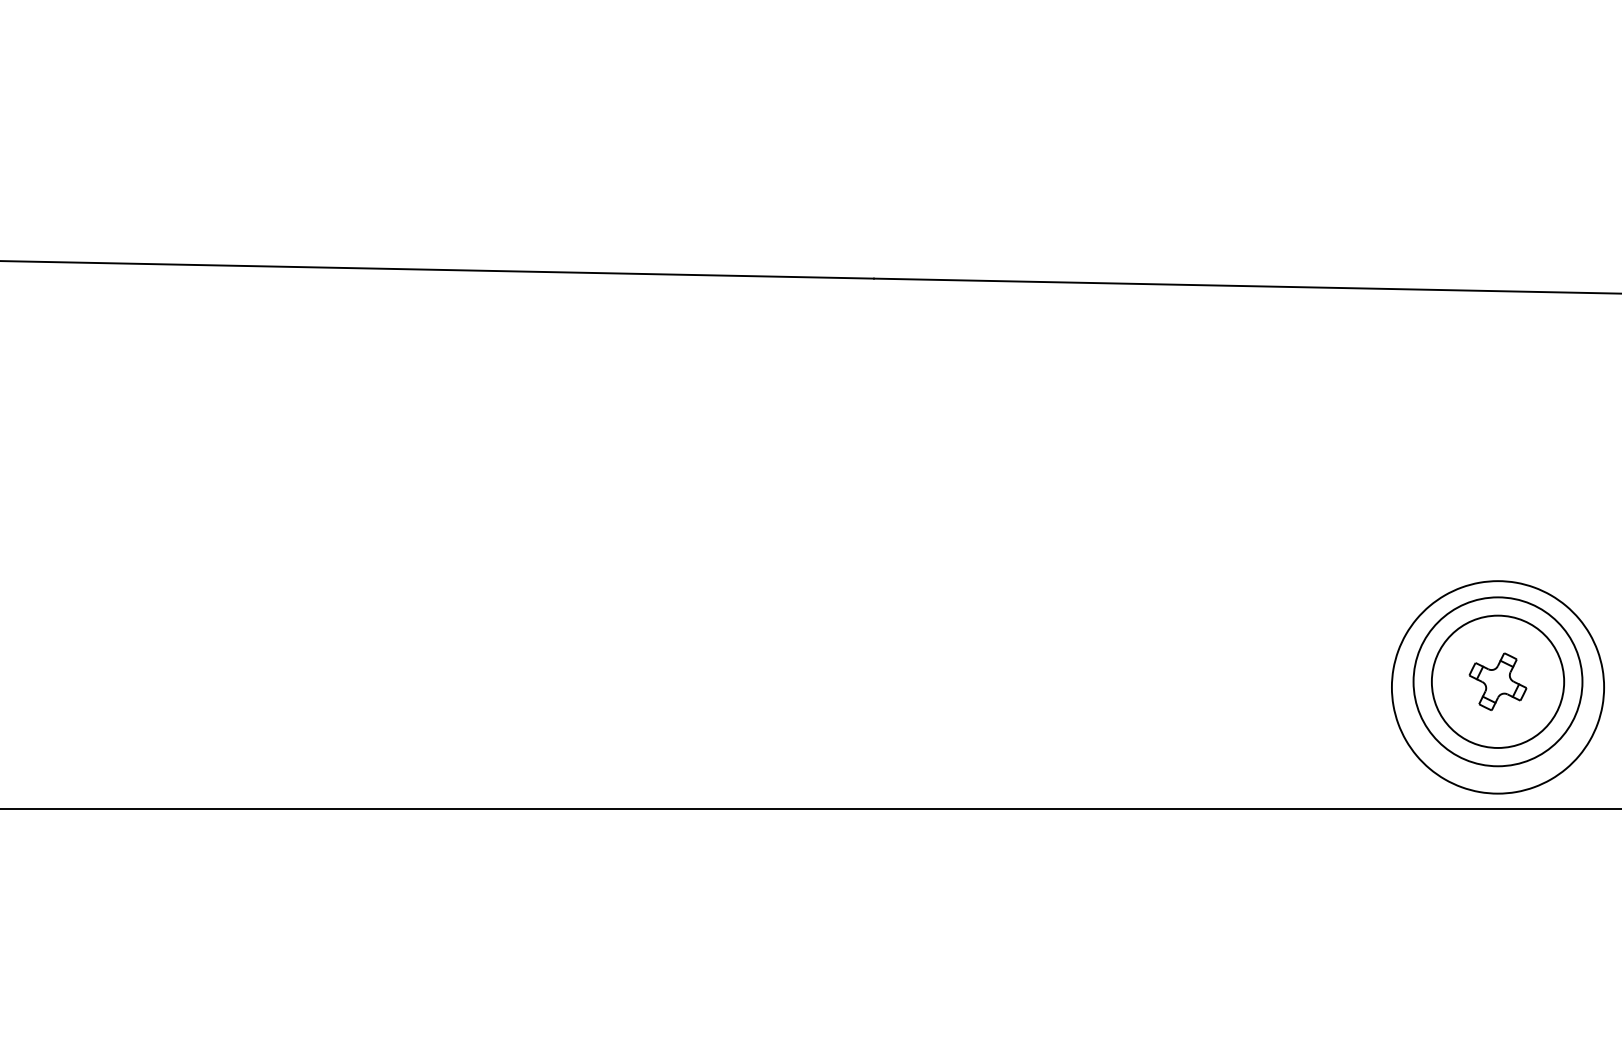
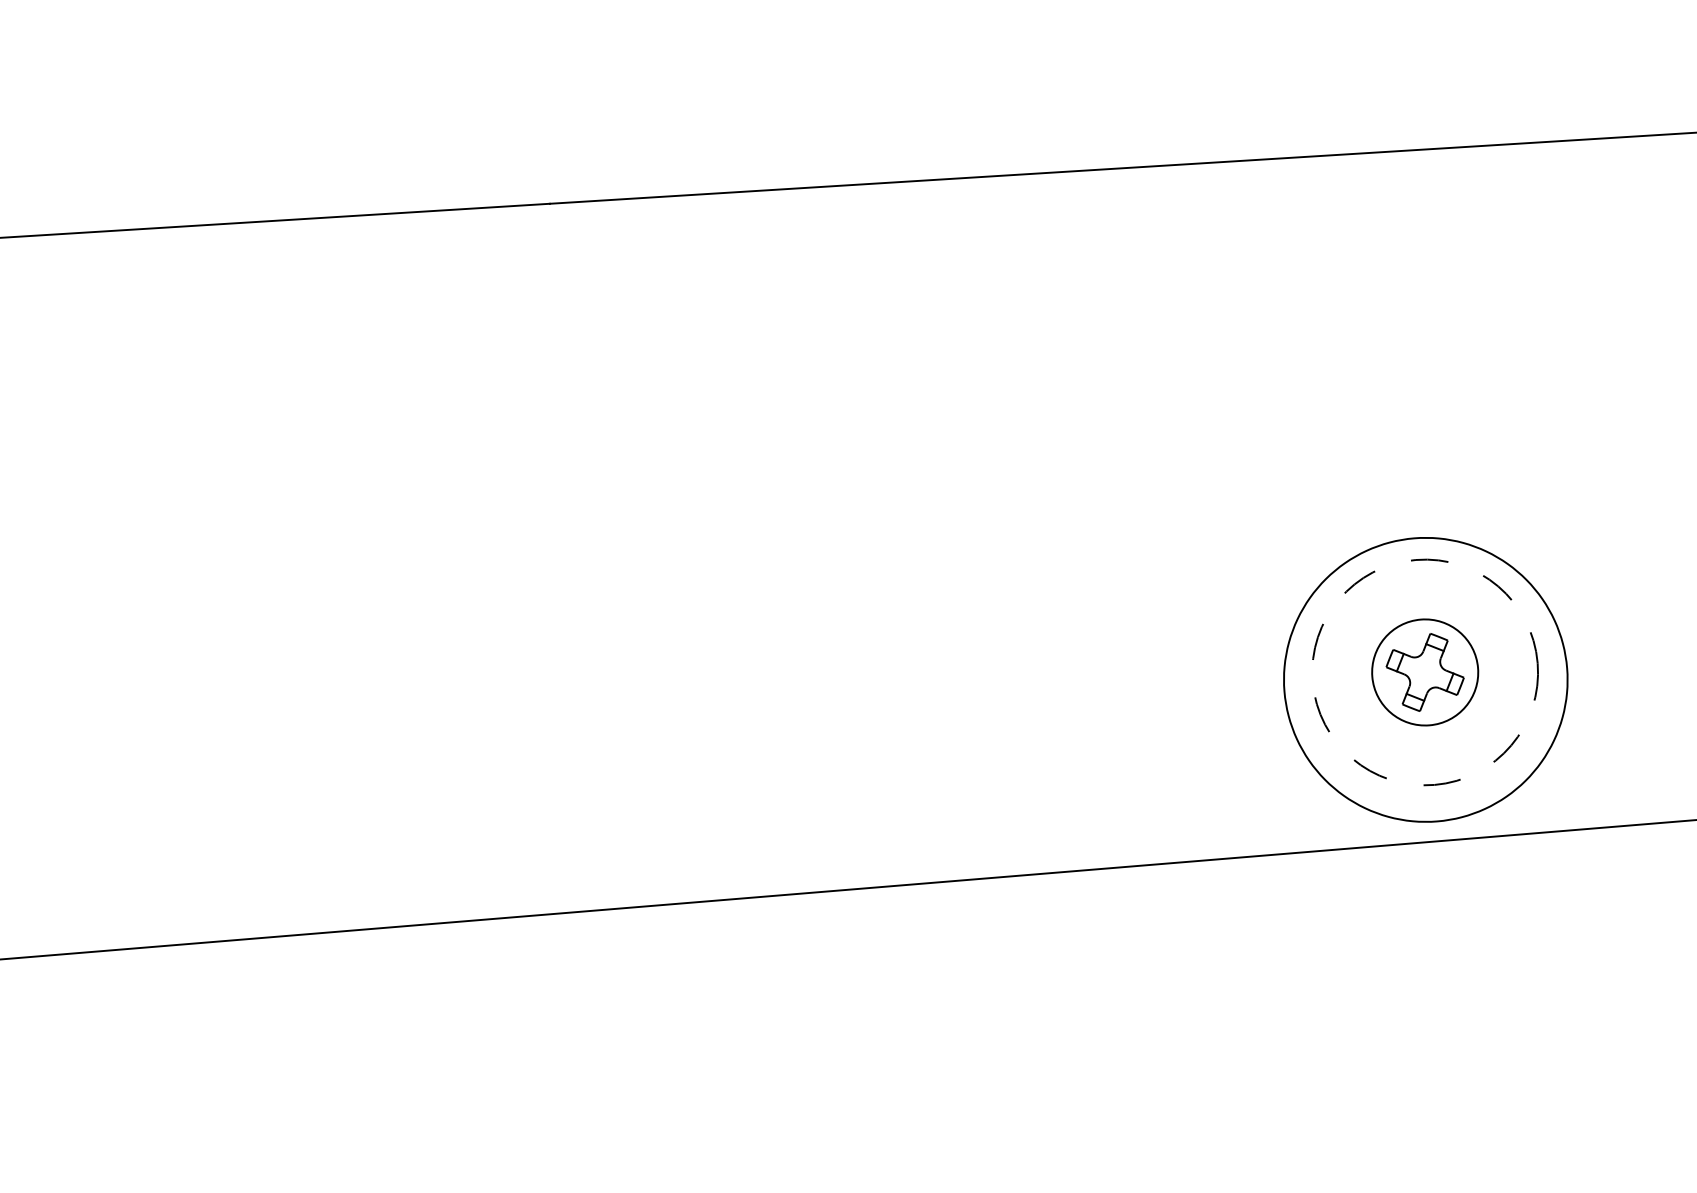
circle: (1497, 681) -> (1424, 672), size x0.6
circle: (1497, 681) -> (1424, 672), solid -> dashed

